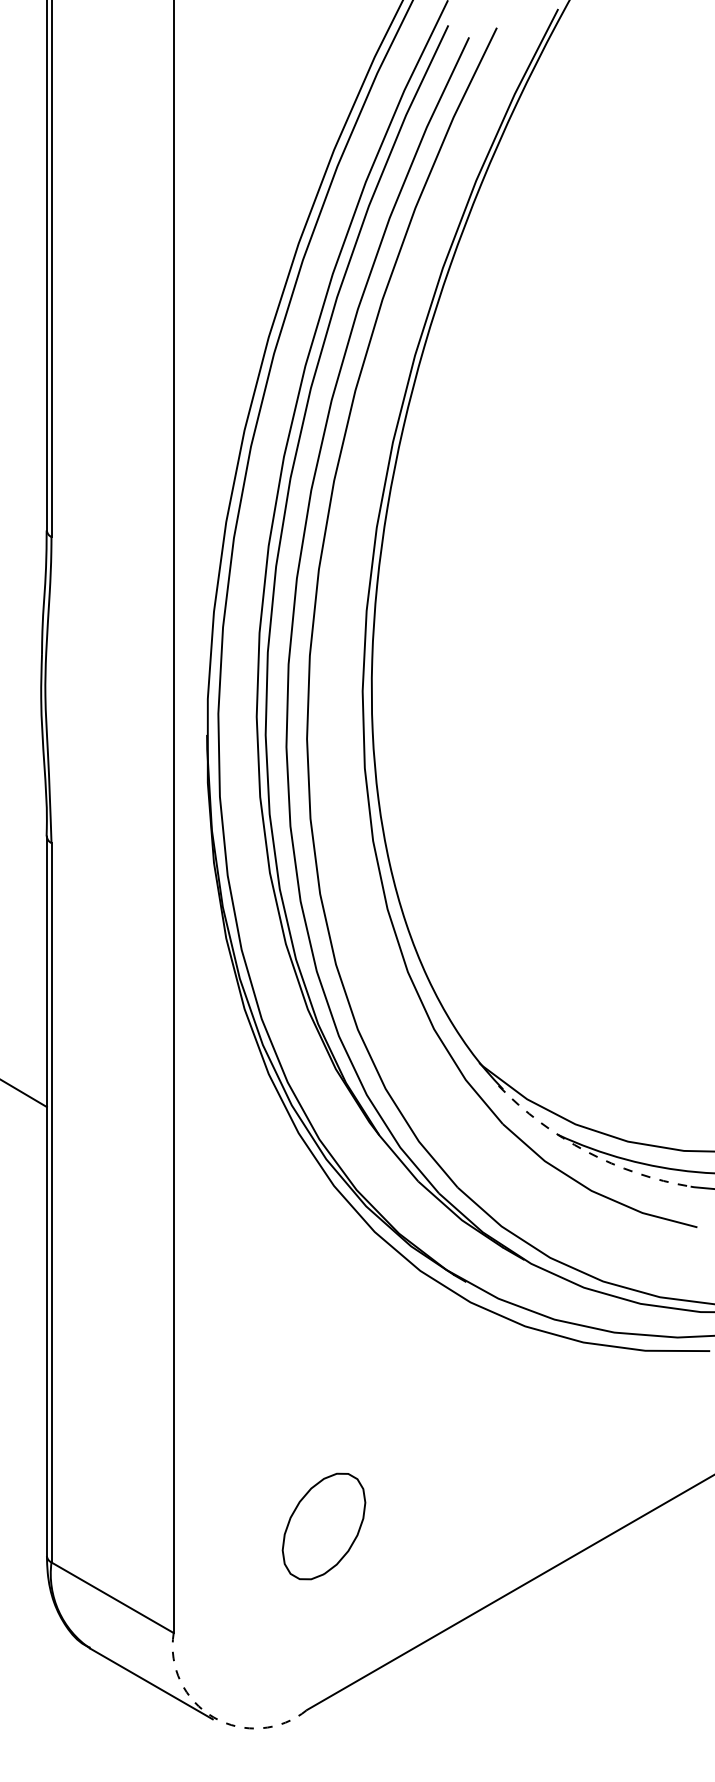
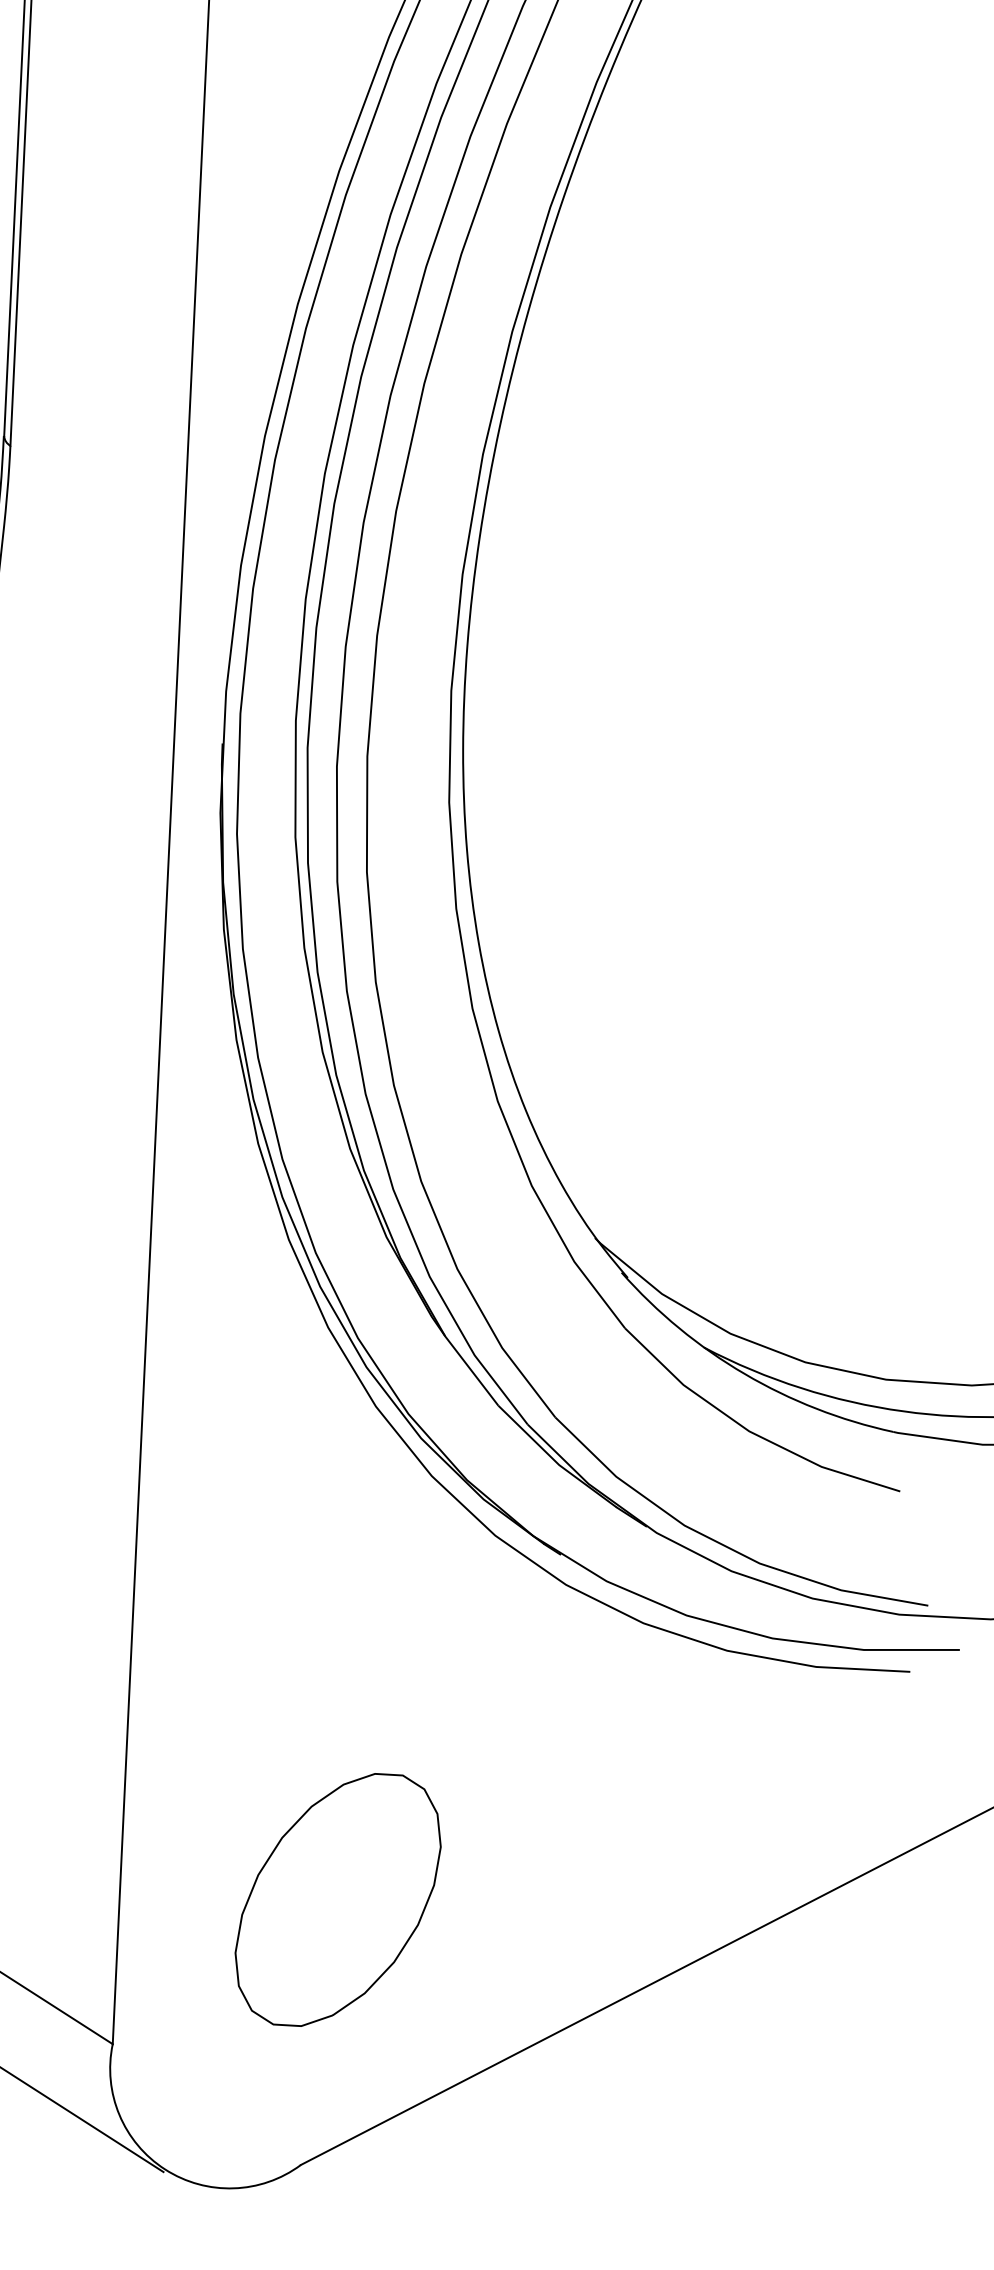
arc: (586, 1151) -> (744, 1373), dashed -> solid
part: (323, 1526) -> (337, 1899), size x1.67
arc: (213, 1717) -> (164, 2169), dashed -> solid

